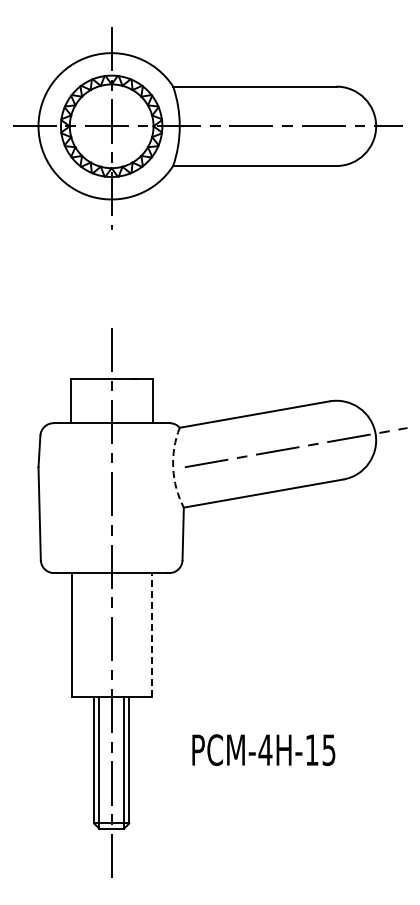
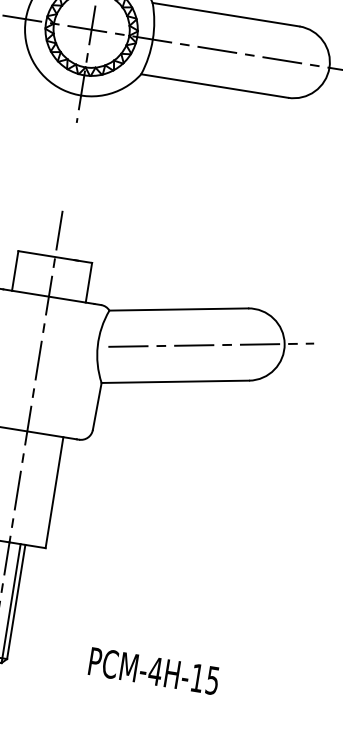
arc: (173, 468) -> (97, 346), dashed -> solid
line: (151, 634) -> (54, 492), dashed -> solid
text: (263, 750) -> (153, 671), moved

